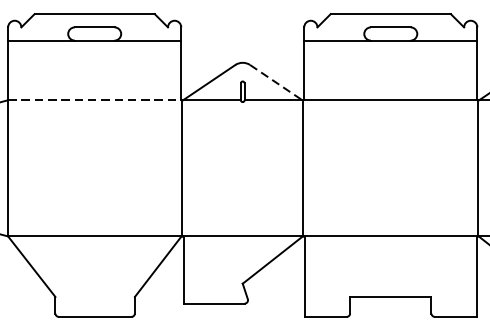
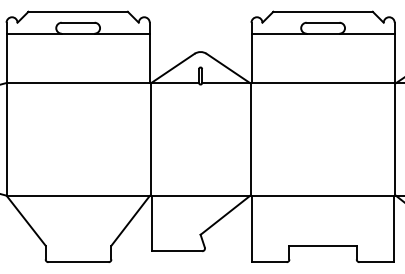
line: (276, 82) -> (228, 68), dashed -> solid
line: (95, 100) -> (78, 83), dashed -> solid

